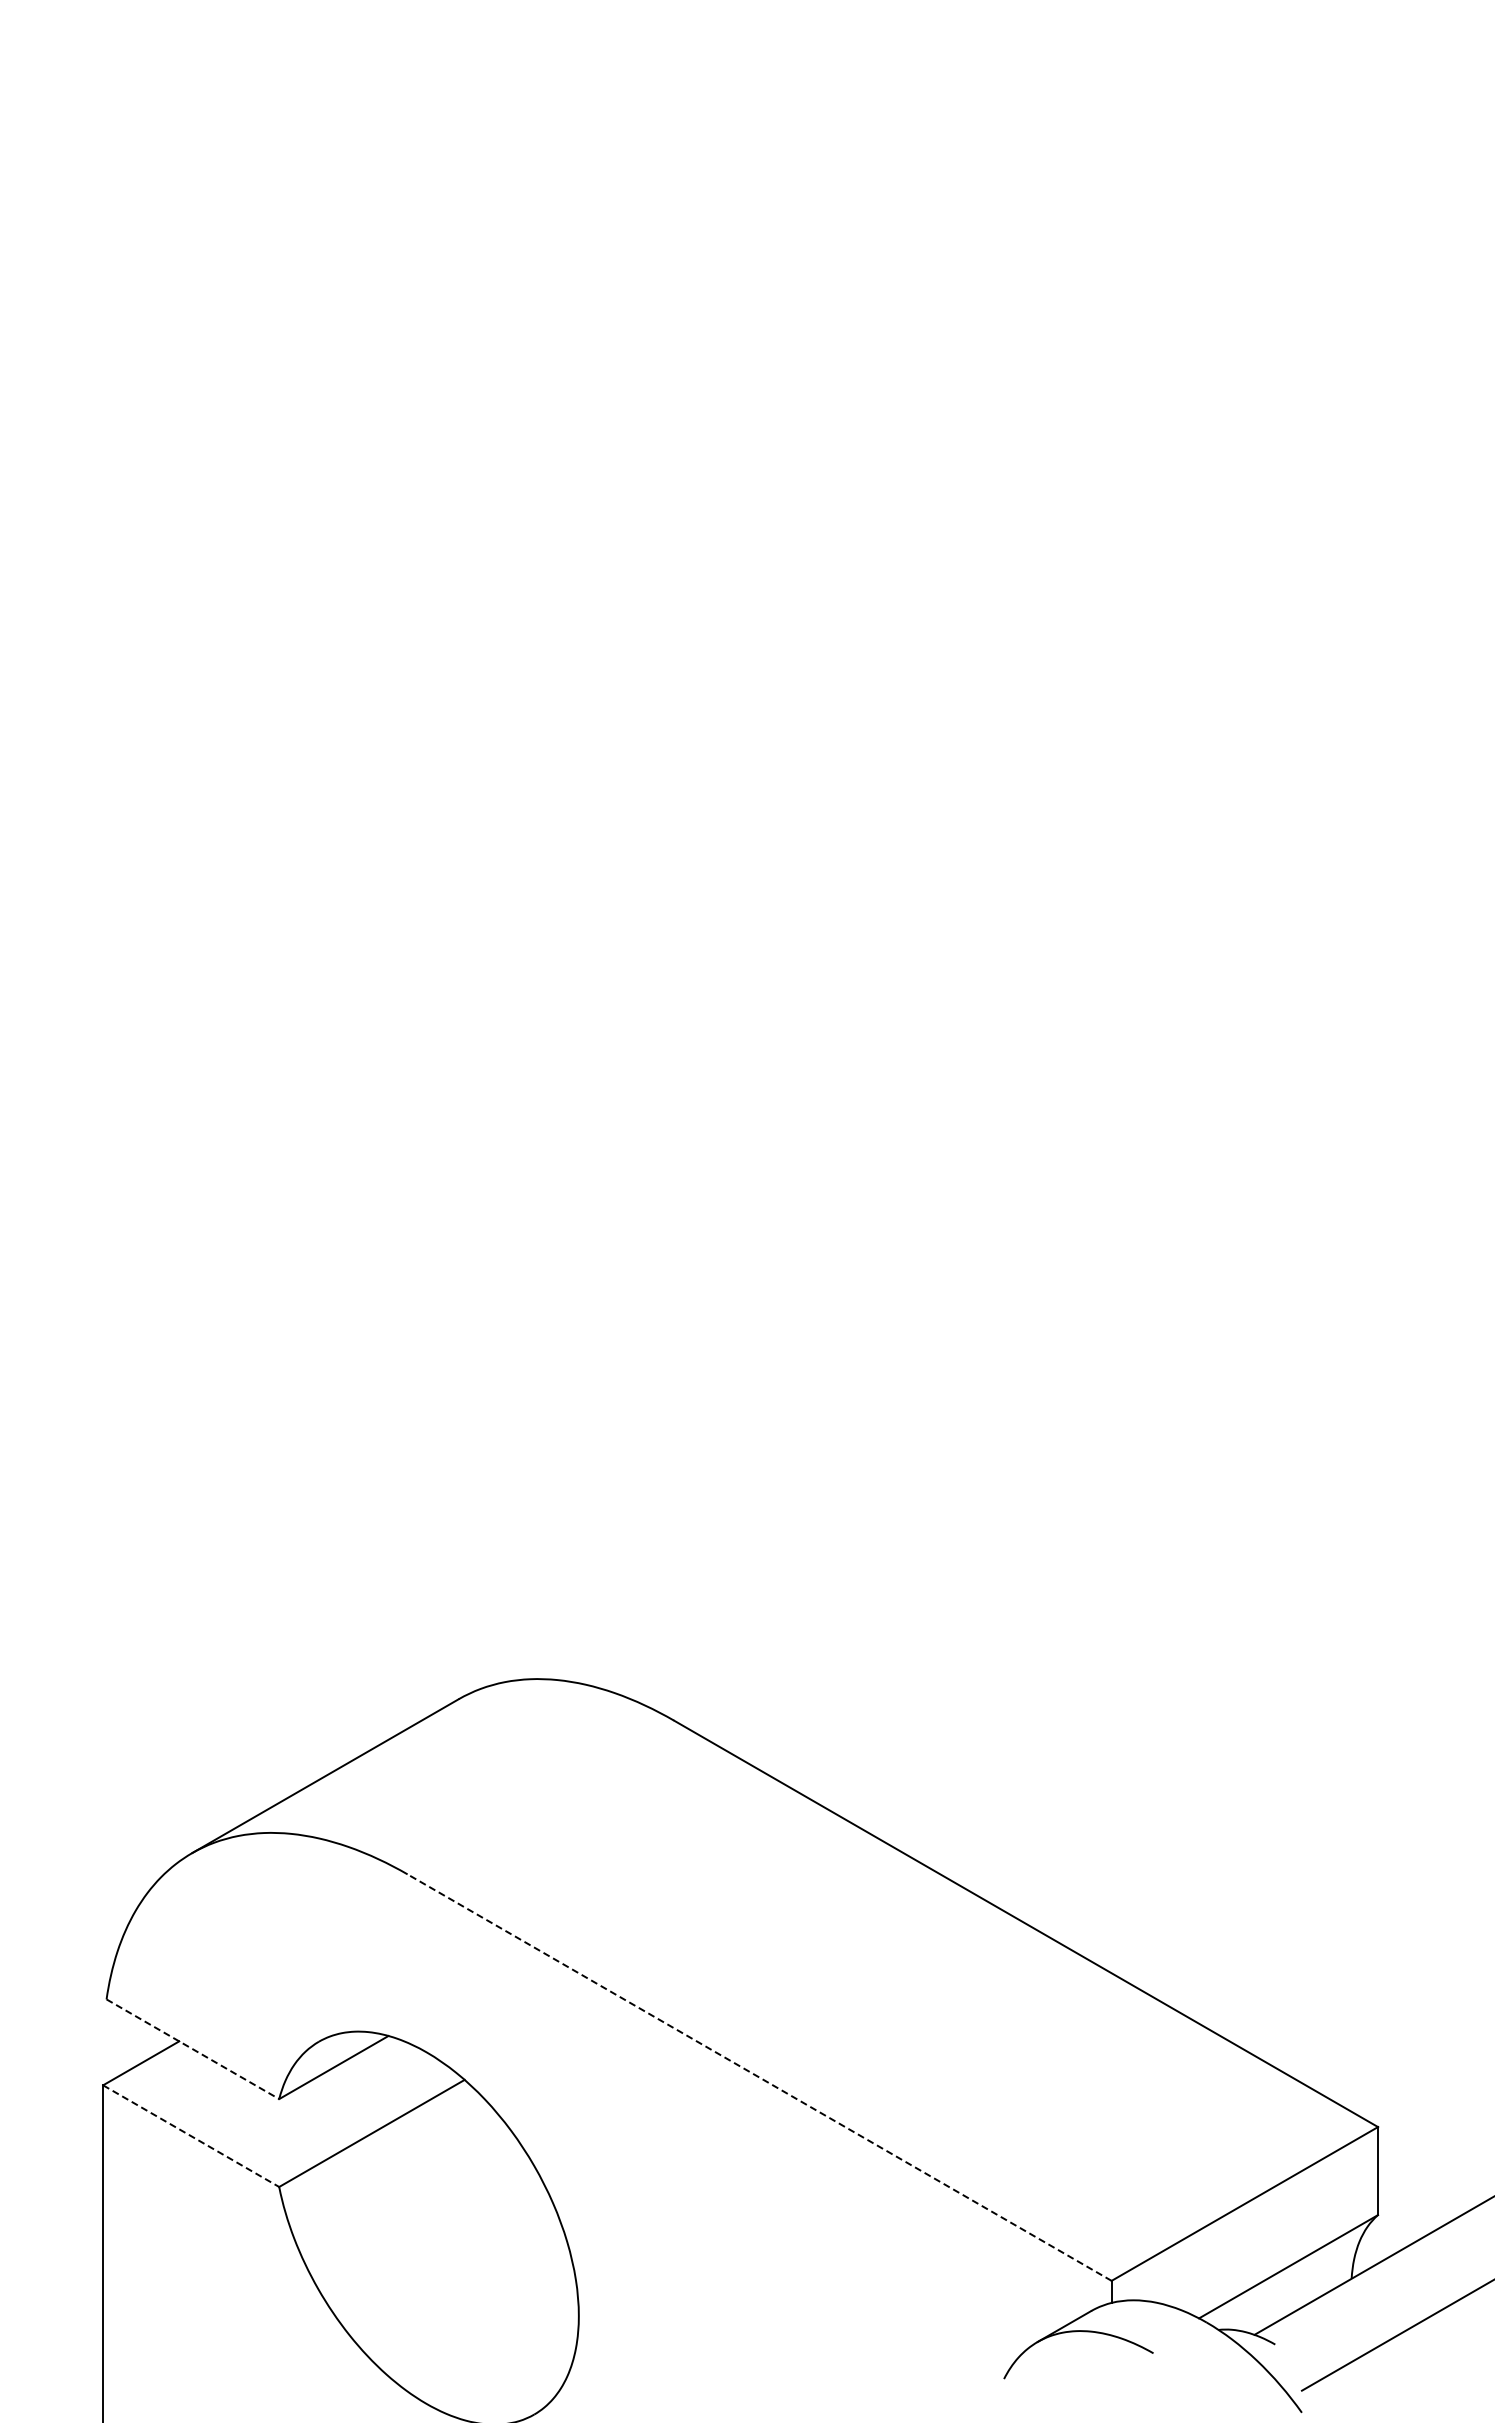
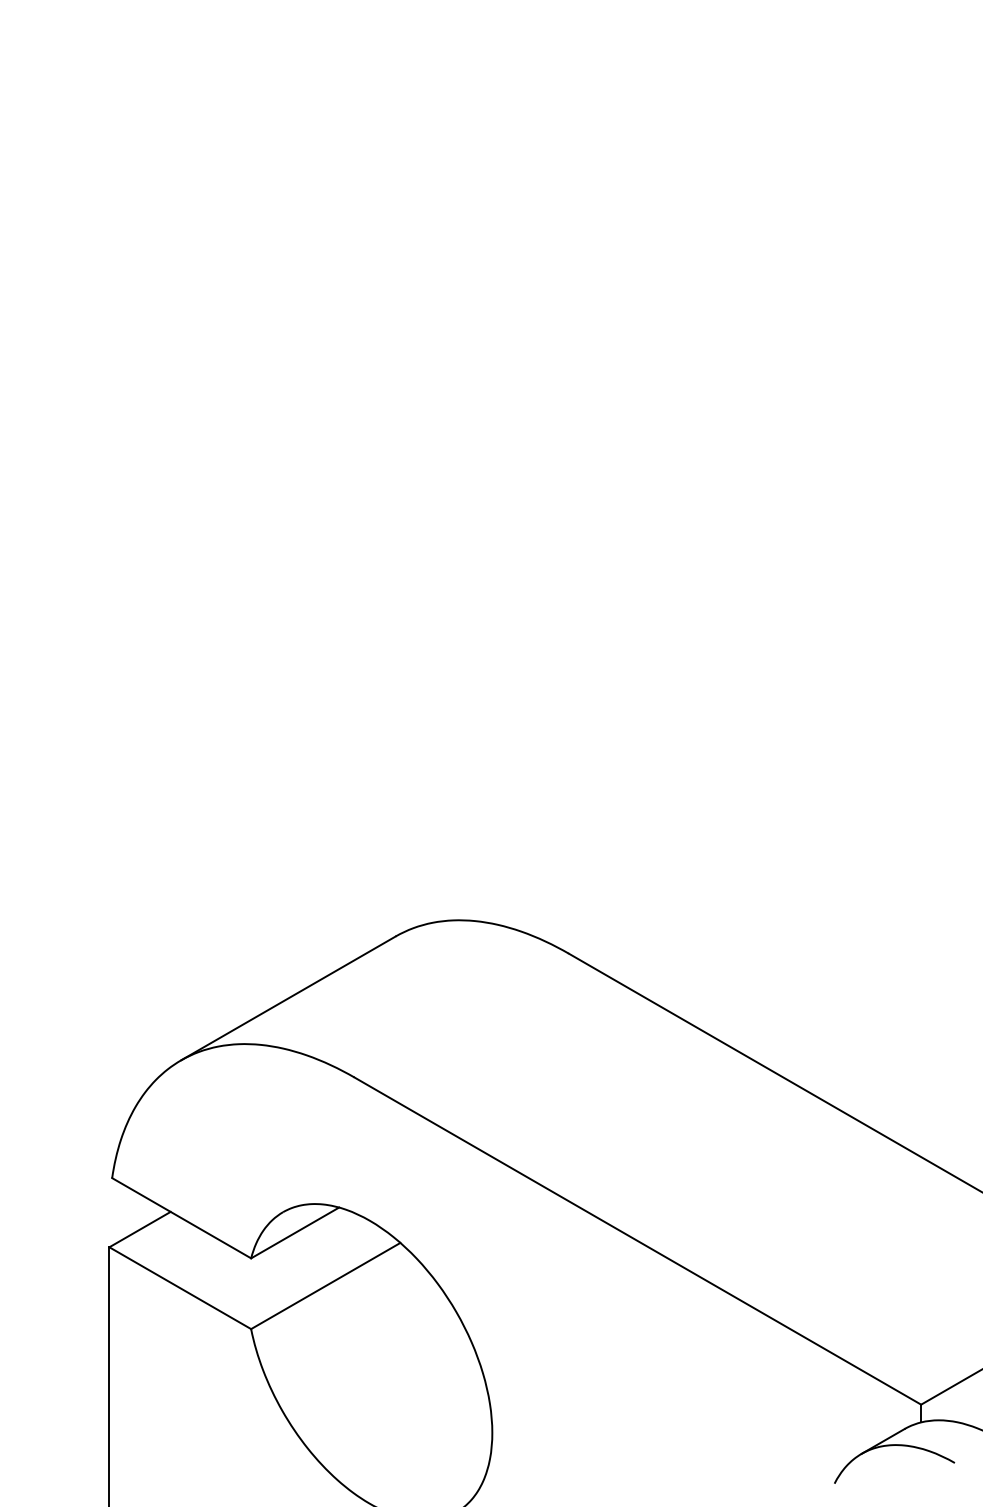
line: (192, 2049) -> (181, 1218), dashed -> solid
line: (759, 2077) -> (637, 1240), dashed -> solid
line: (191, 2136) -> (180, 1288), dashed -> solid

